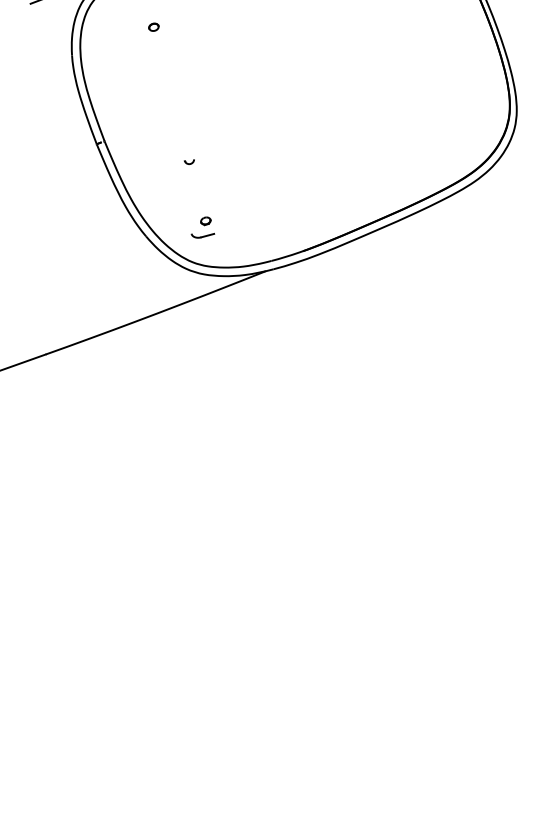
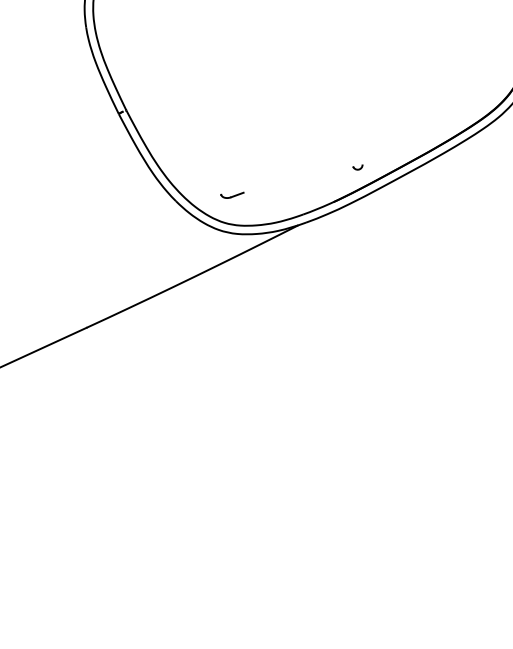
part: (189, 161) -> (358, 167), moved
part: (205, 221) -> (233, 181), removed

